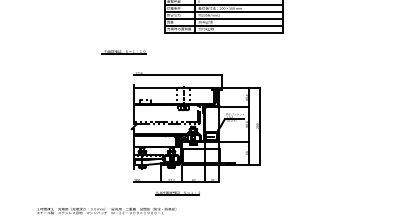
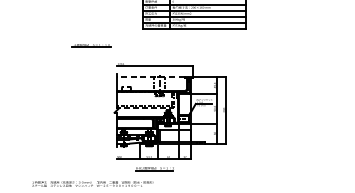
part: (123, 52) -> (90, 45), moved
line: (173, 88) -> (150, 77), solid -> dashed

